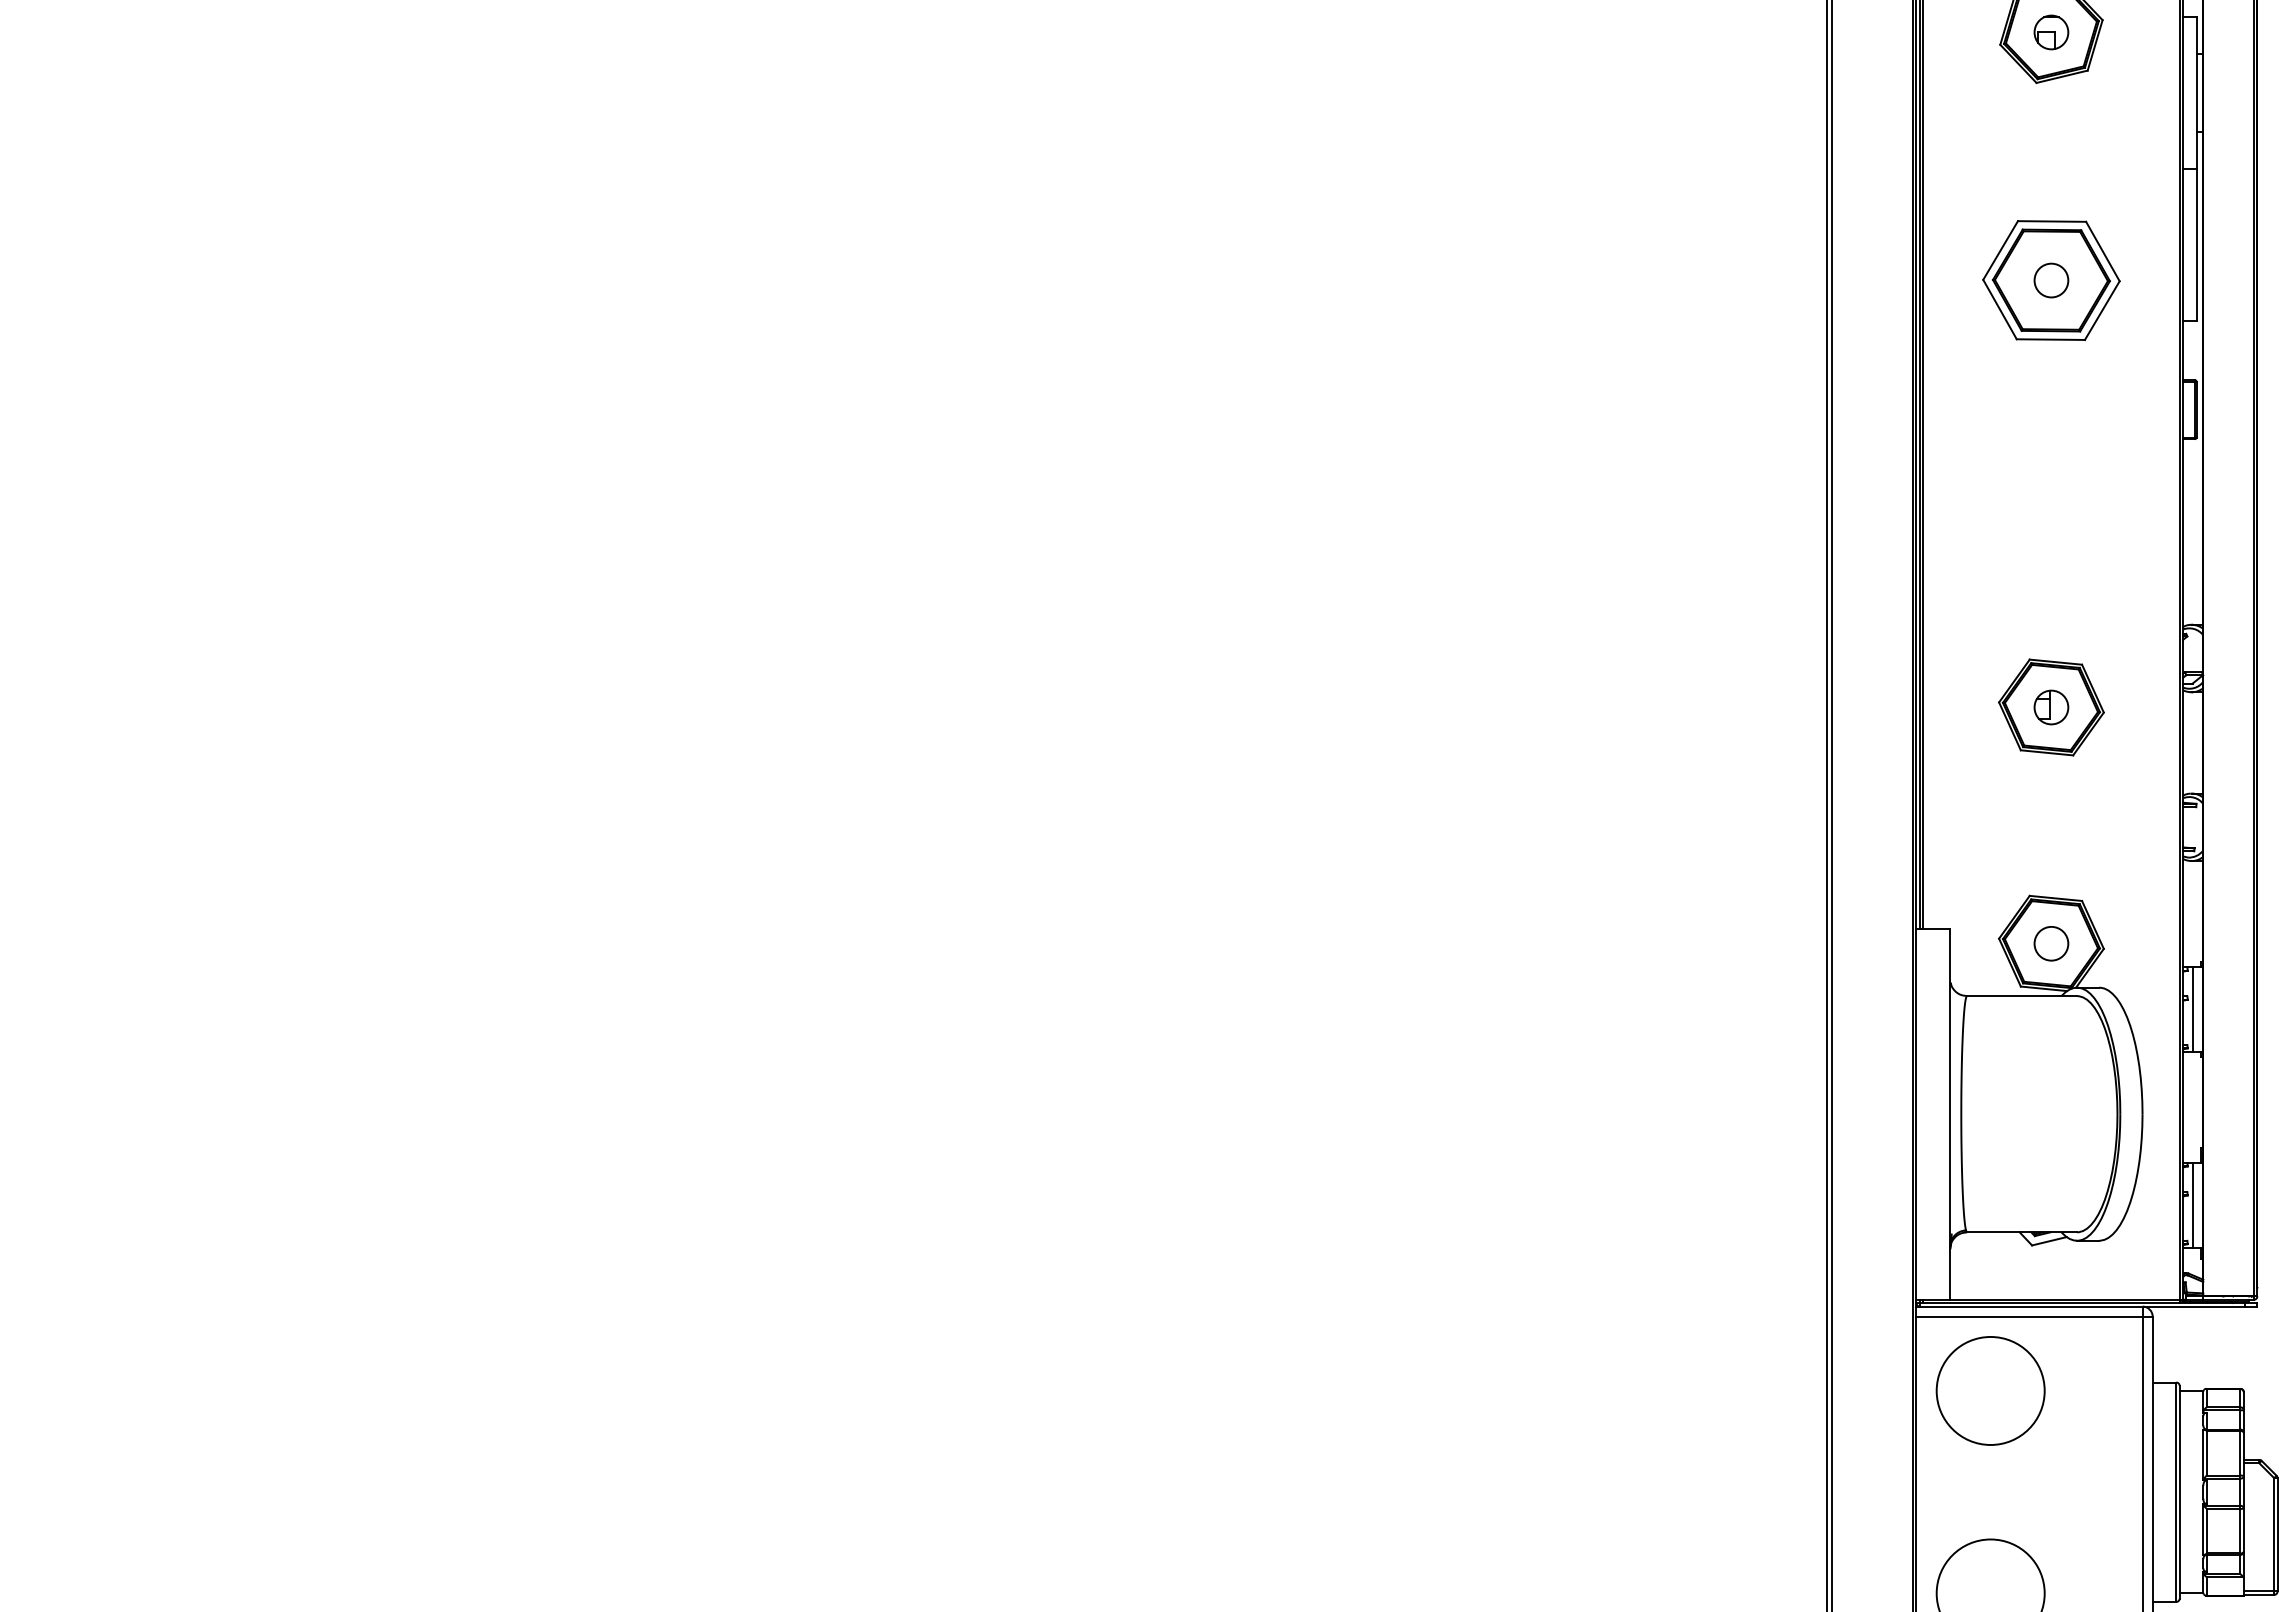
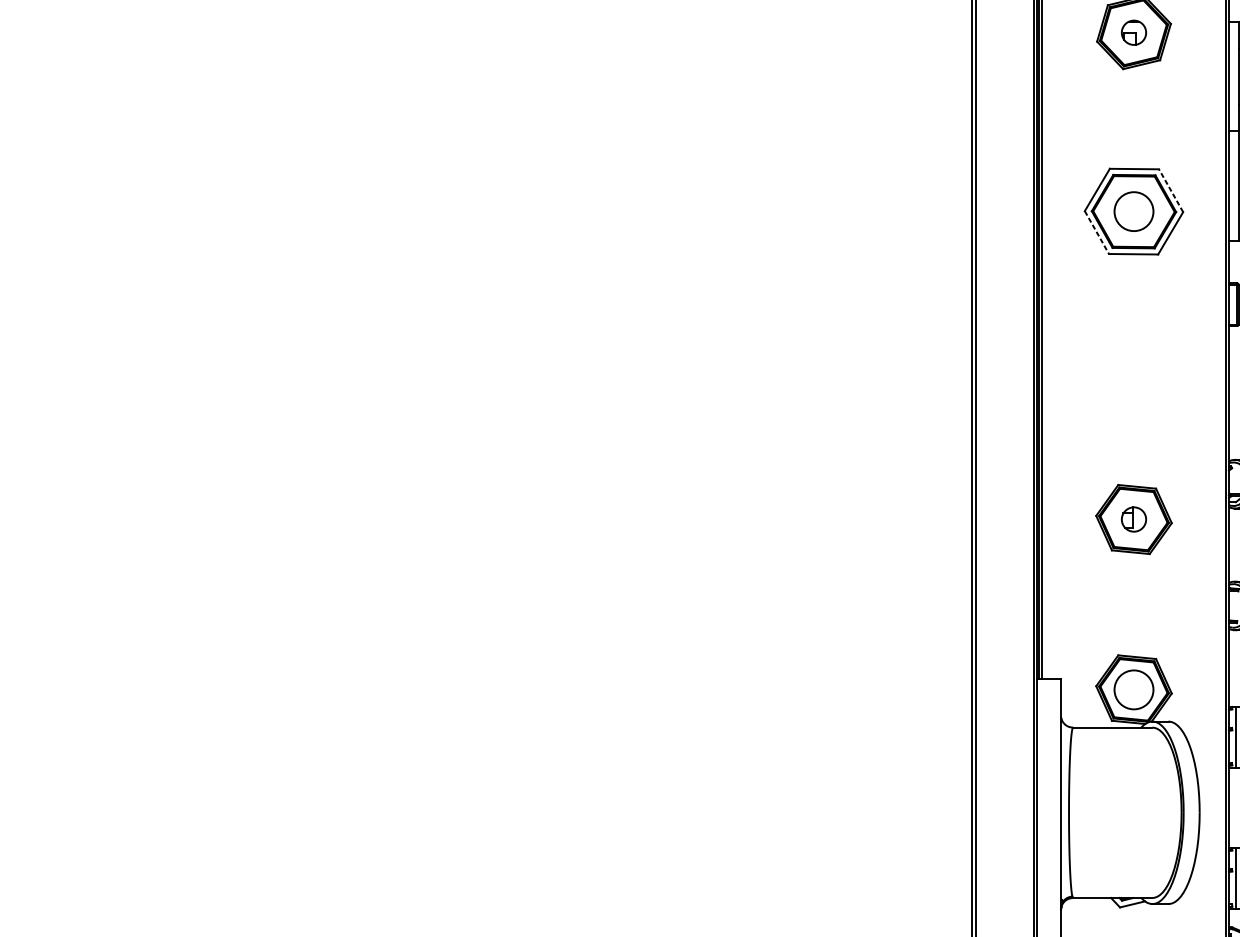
line: (2102, 251) -> (1170, 190), solid -> dashed
circle: (2051, 280) -> (1134, 211), size x1.6
line: (2000, 310) -> (1097, 233), solid -> dashed
circle: (2051, 943) -> (1134, 689), size x1.6

